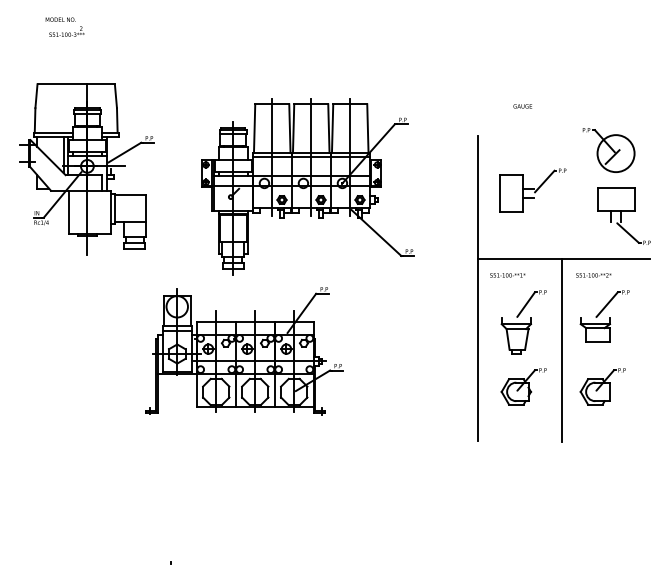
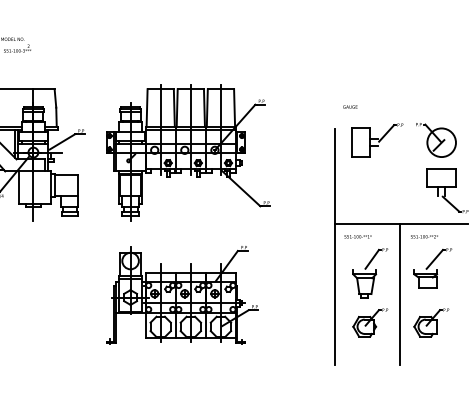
text: (522, 106) -> (350, 107), moved
part: (307, 186) -> (187, 152), moved
part: (532, 190) -> (377, 140), moved
part: (244, 351) -> (182, 295), moved

